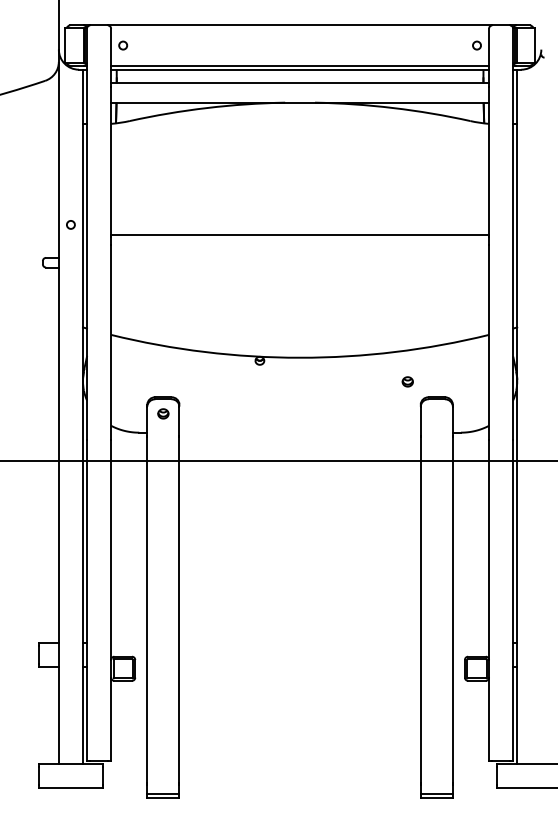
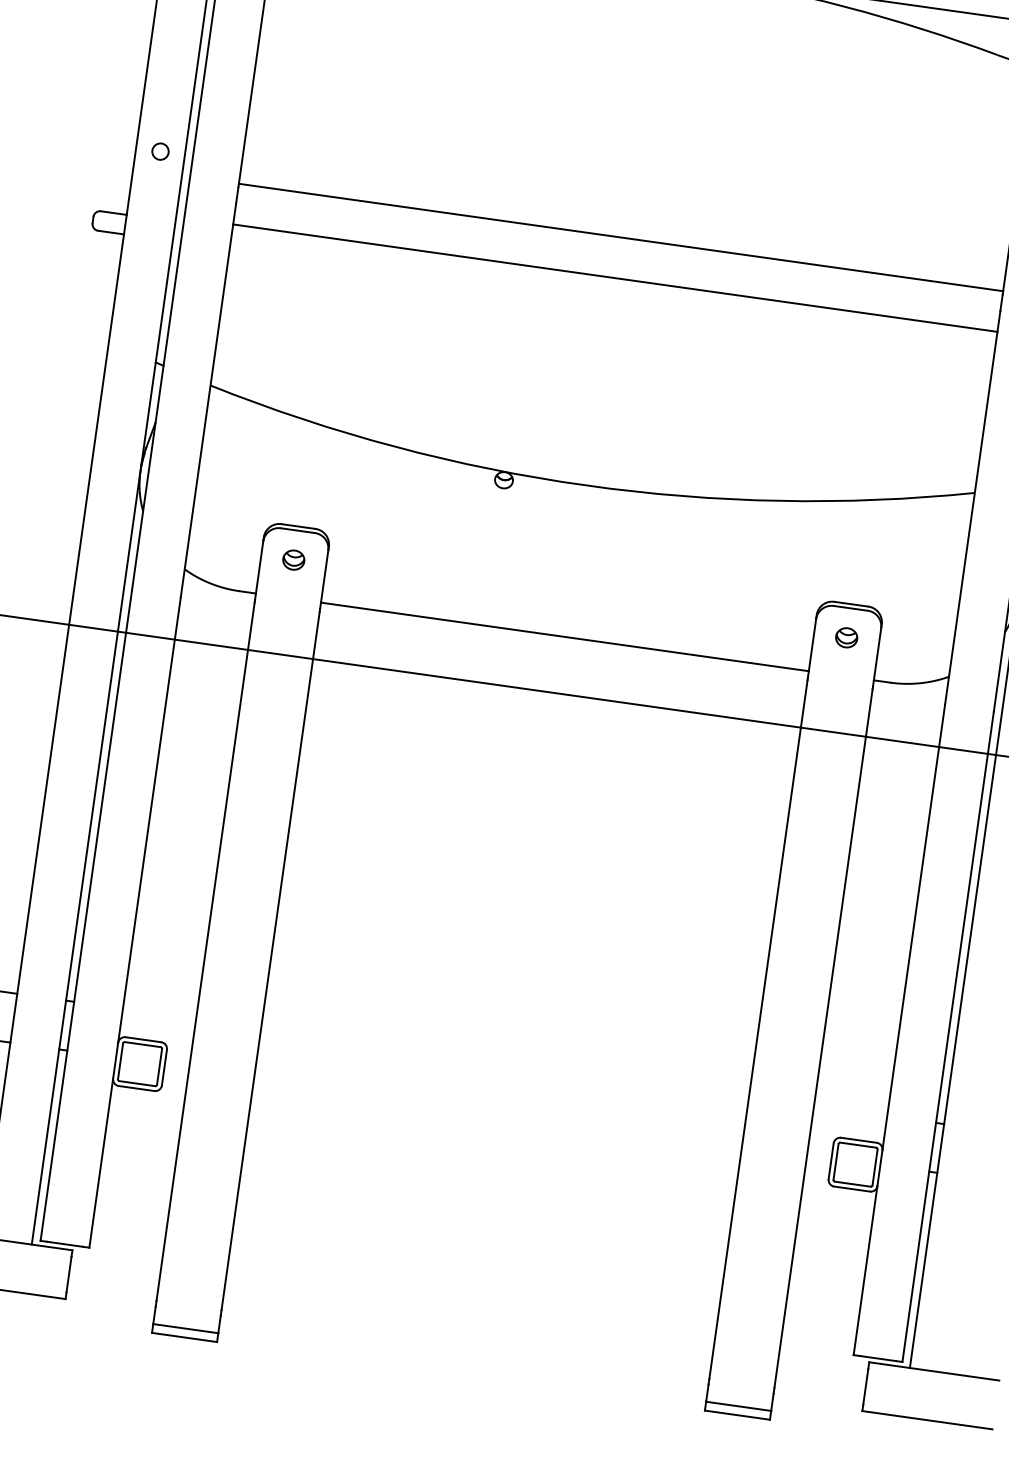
line: (300, 255) -> (616, 278), added
part: (407, 381) -> (846, 636), moved
line: (299, 432) -> (563, 636), added

